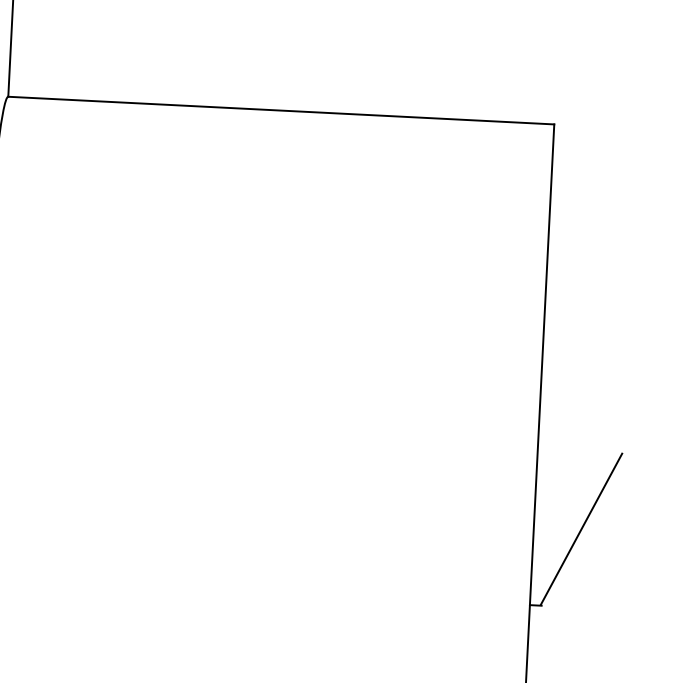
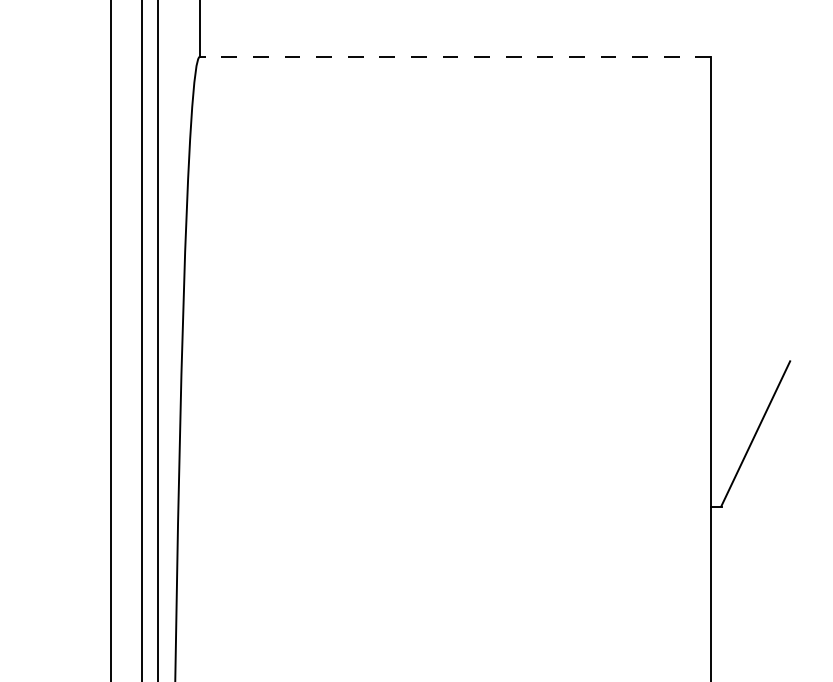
line: (281, 110) -> (455, 56), solid -> dashed

